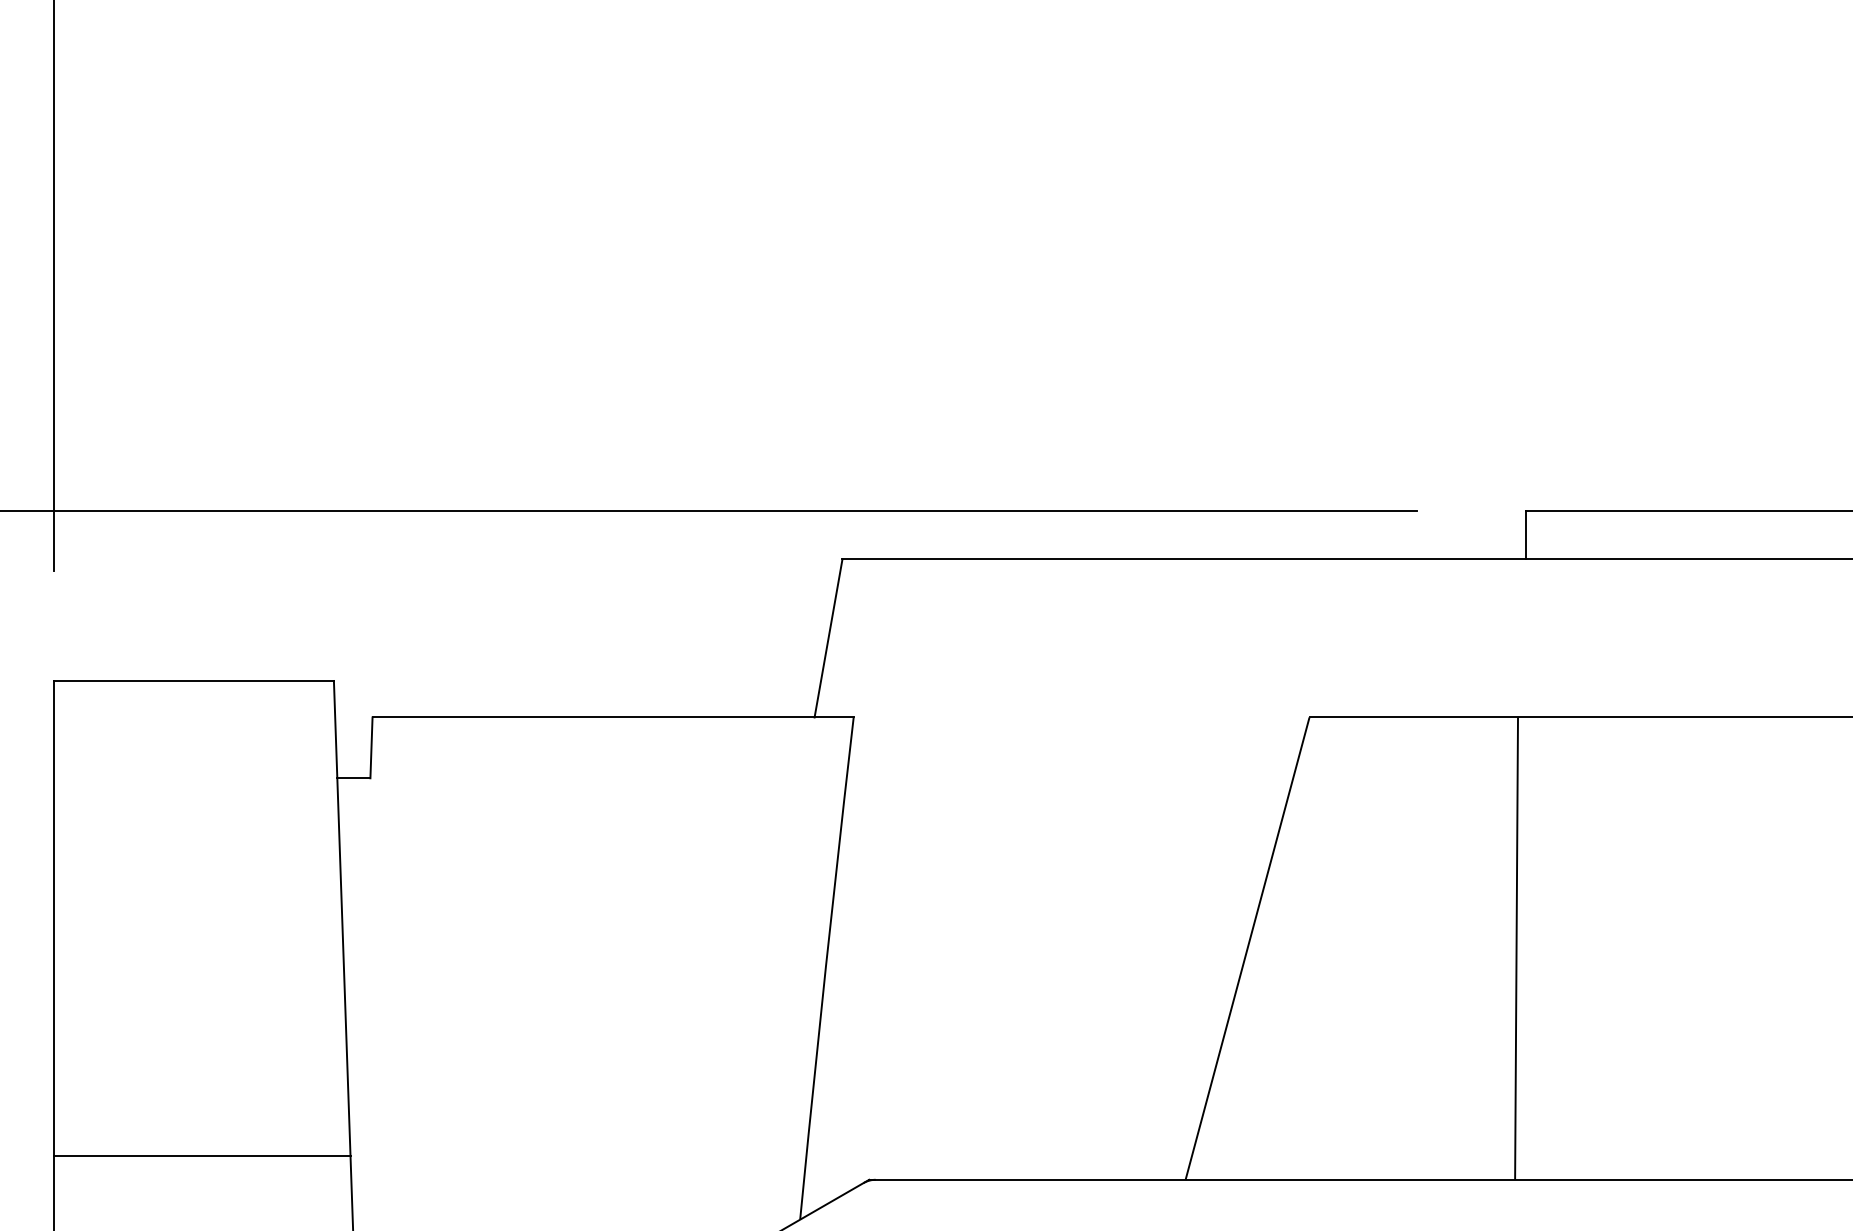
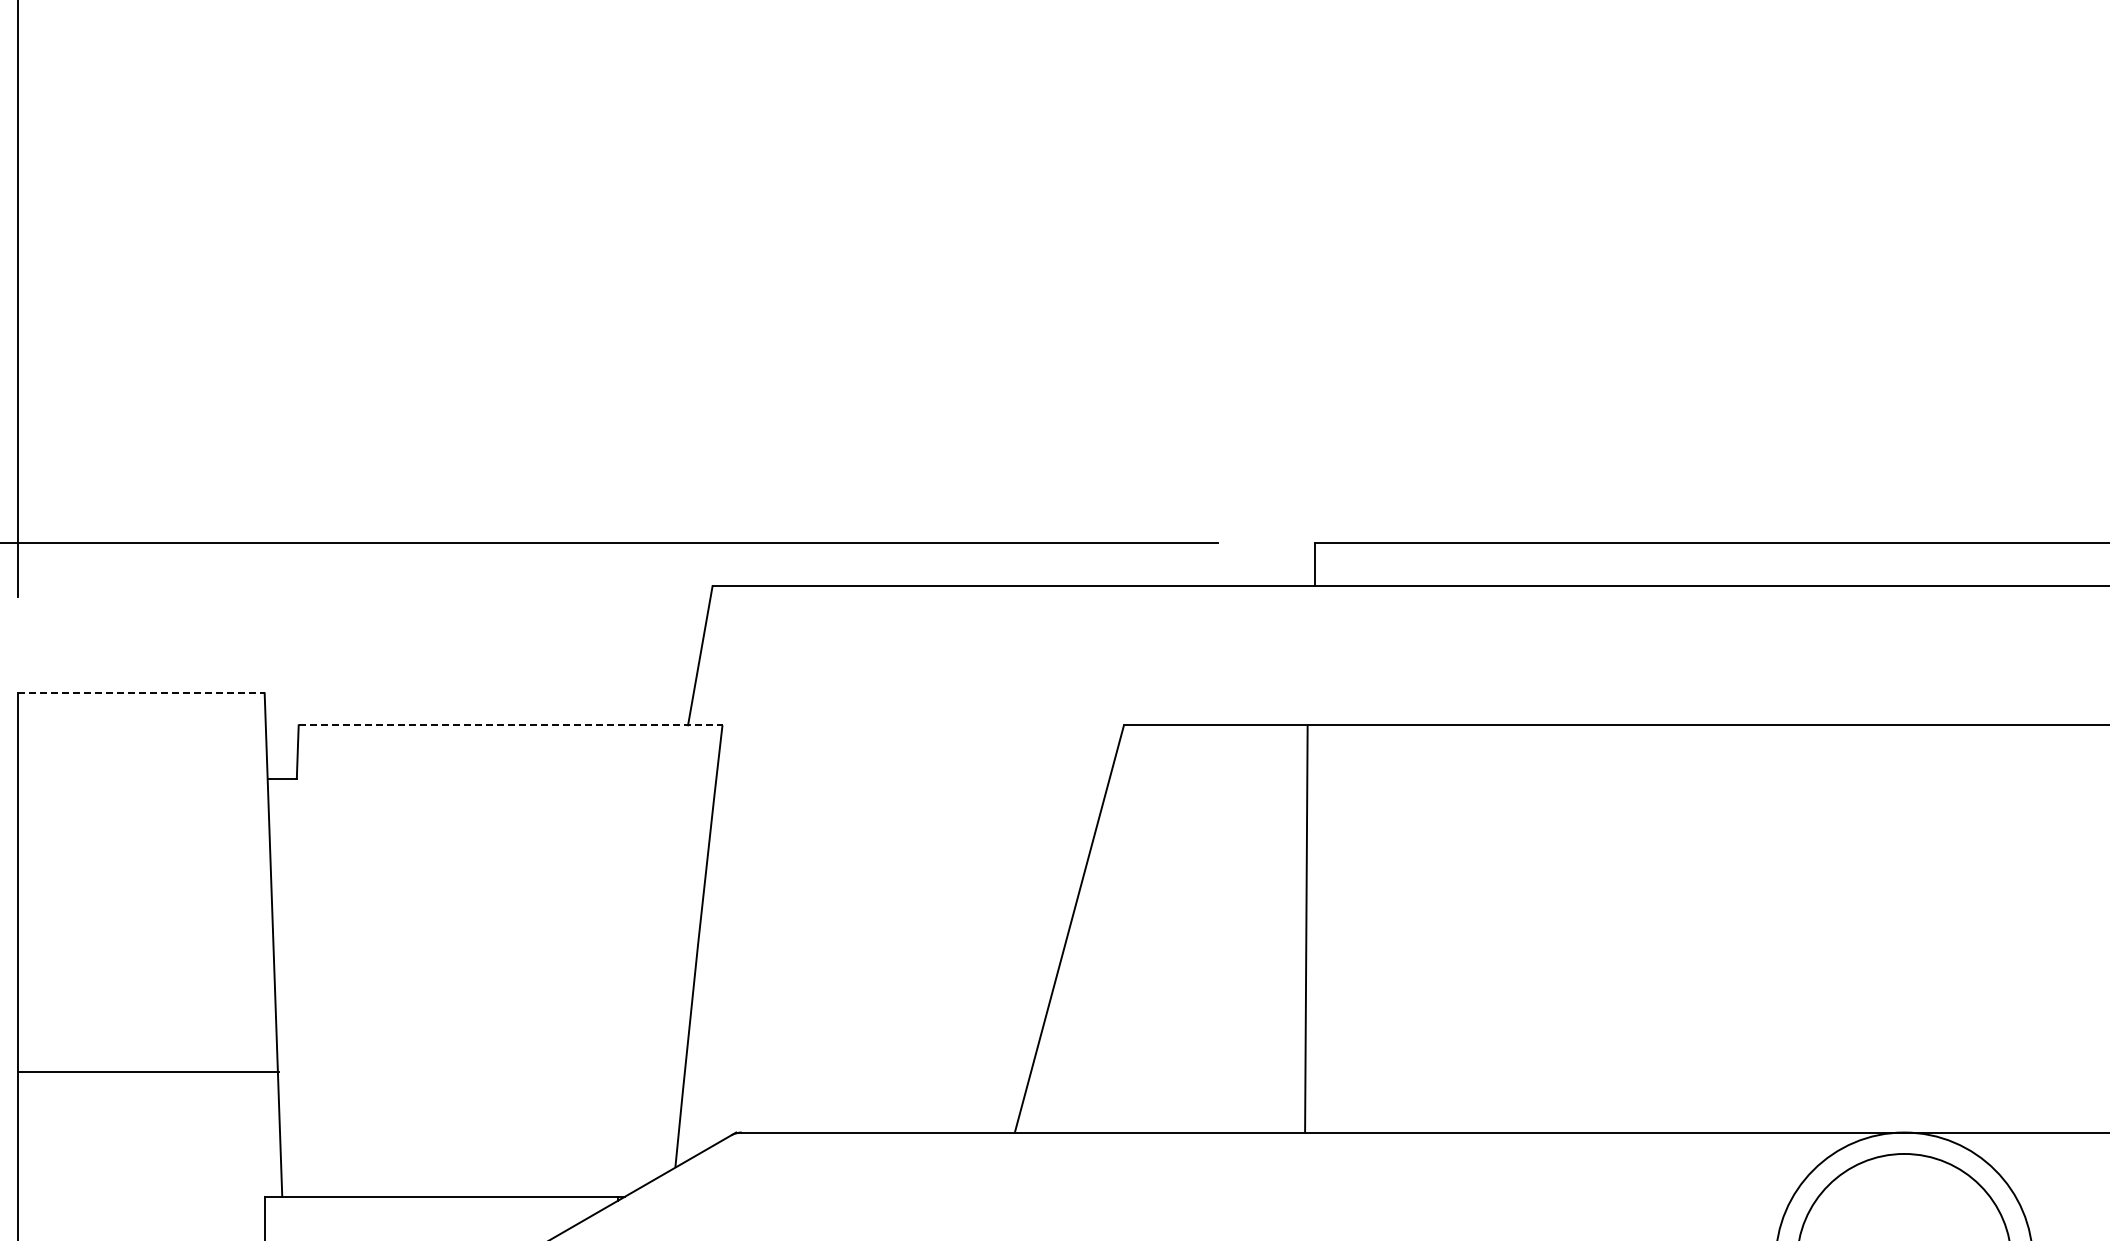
line: (194, 681) -> (141, 693), solid -> dashed
line: (613, 717) -> (510, 725), solid -> dashed
line: (202, 1155) -> (148, 1071), moved

